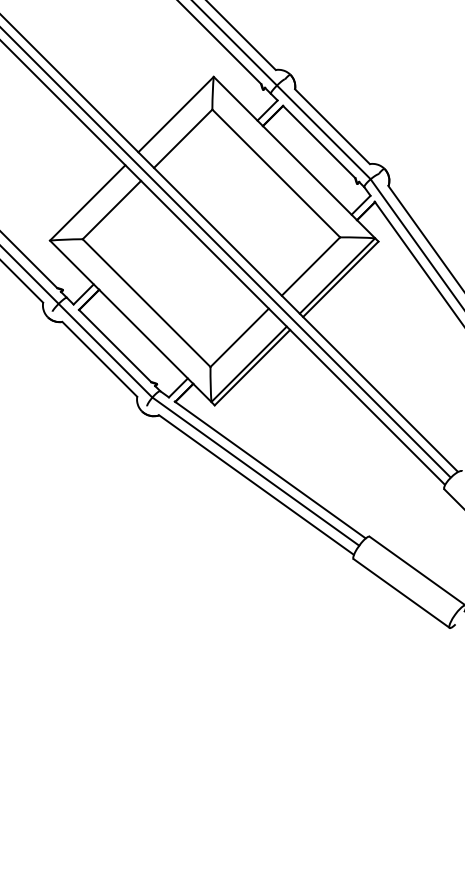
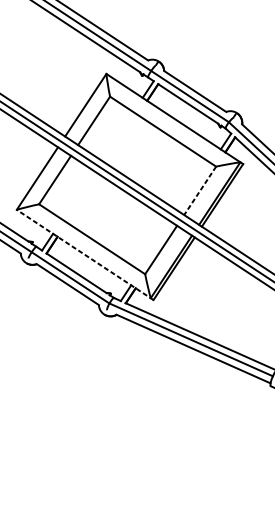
line: (310, 266) -> (199, 190), solid -> dashed
line: (132, 322) -> (85, 254), solid -> dashed

